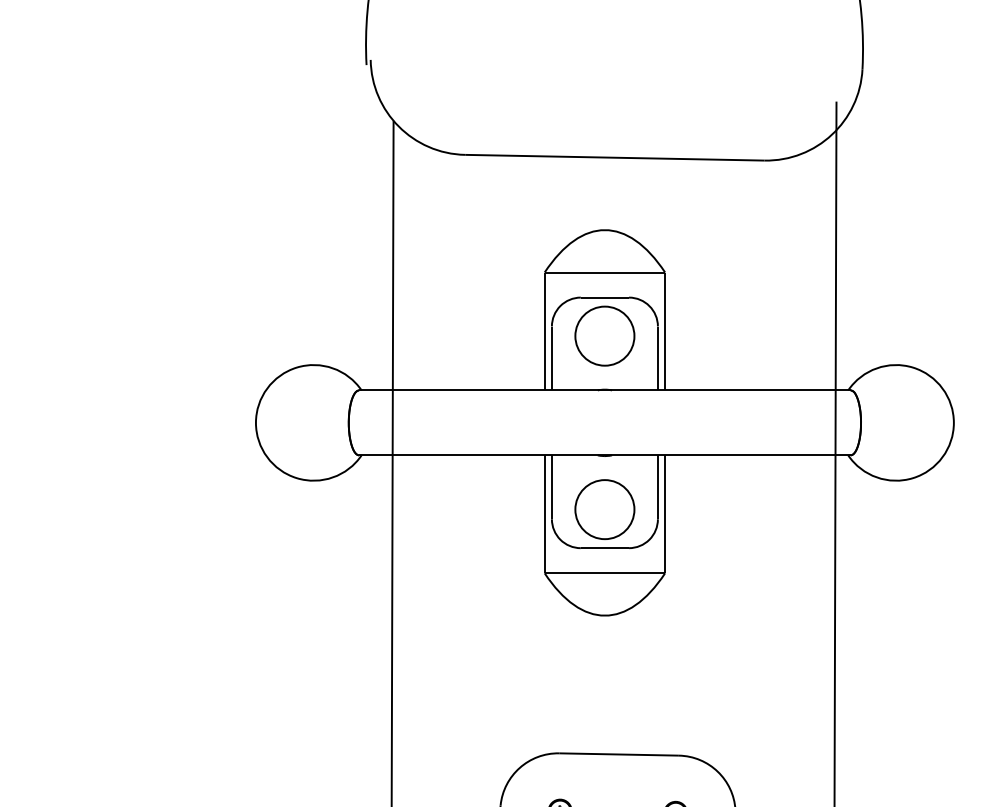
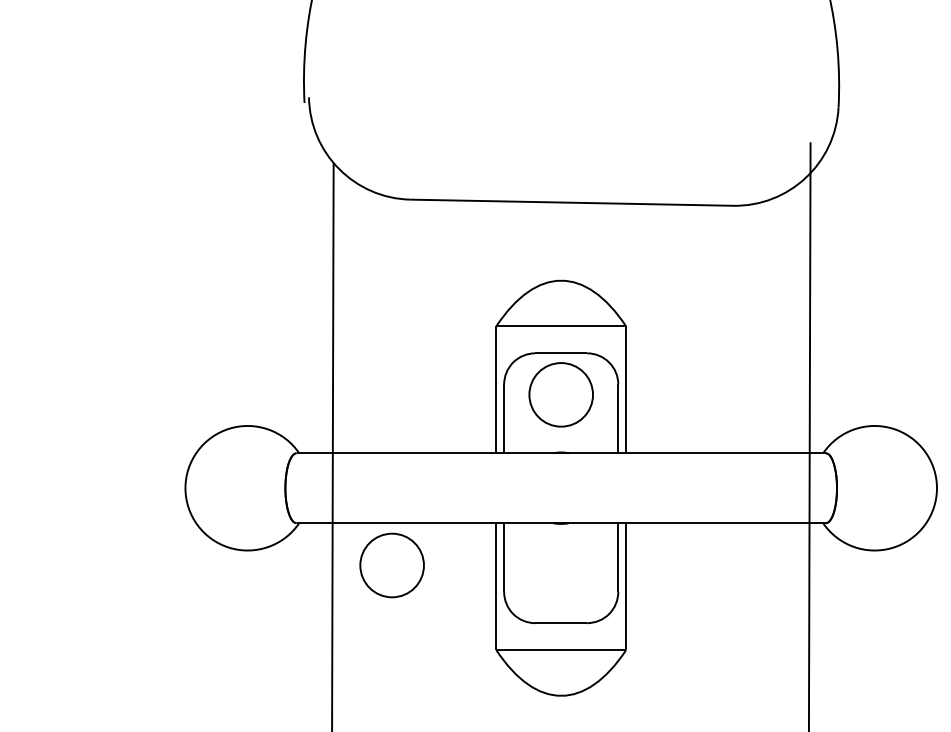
part: (604, 509) -> (391, 565), moved

